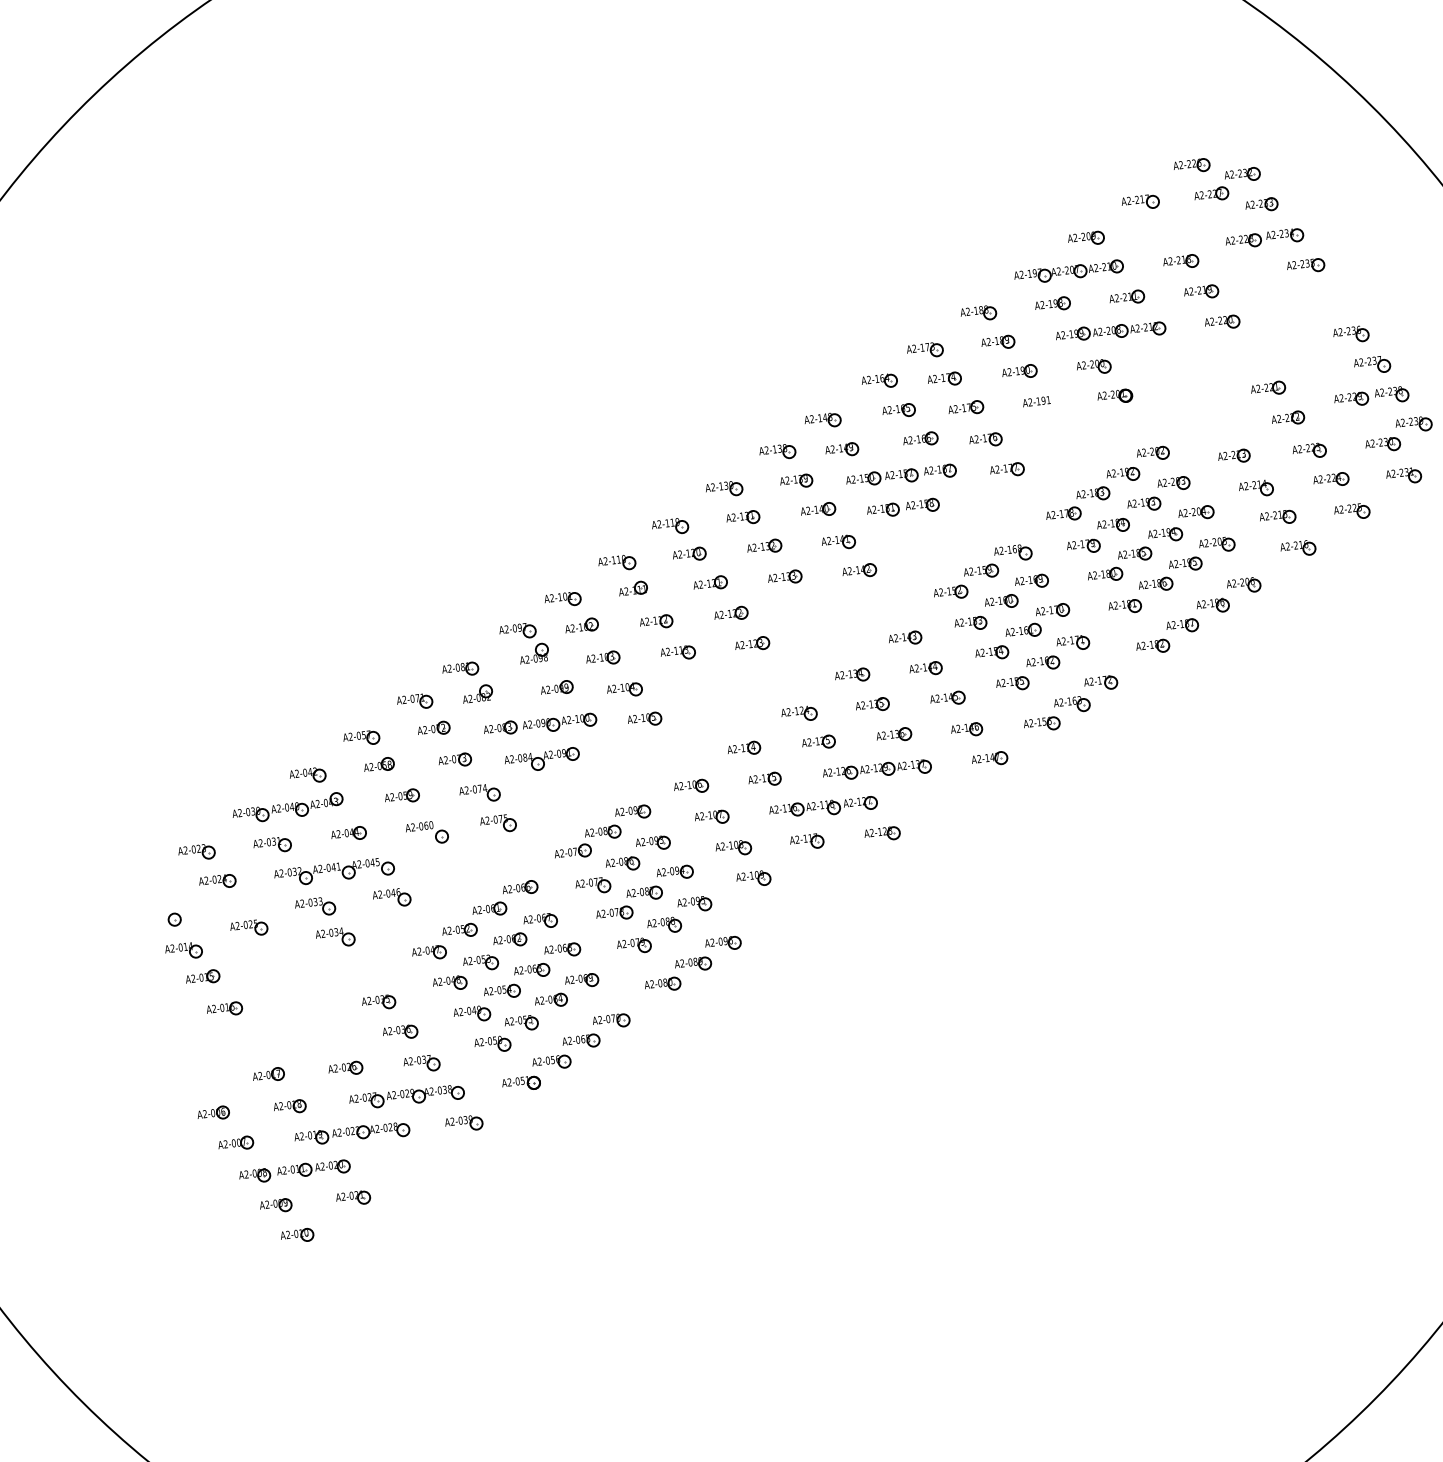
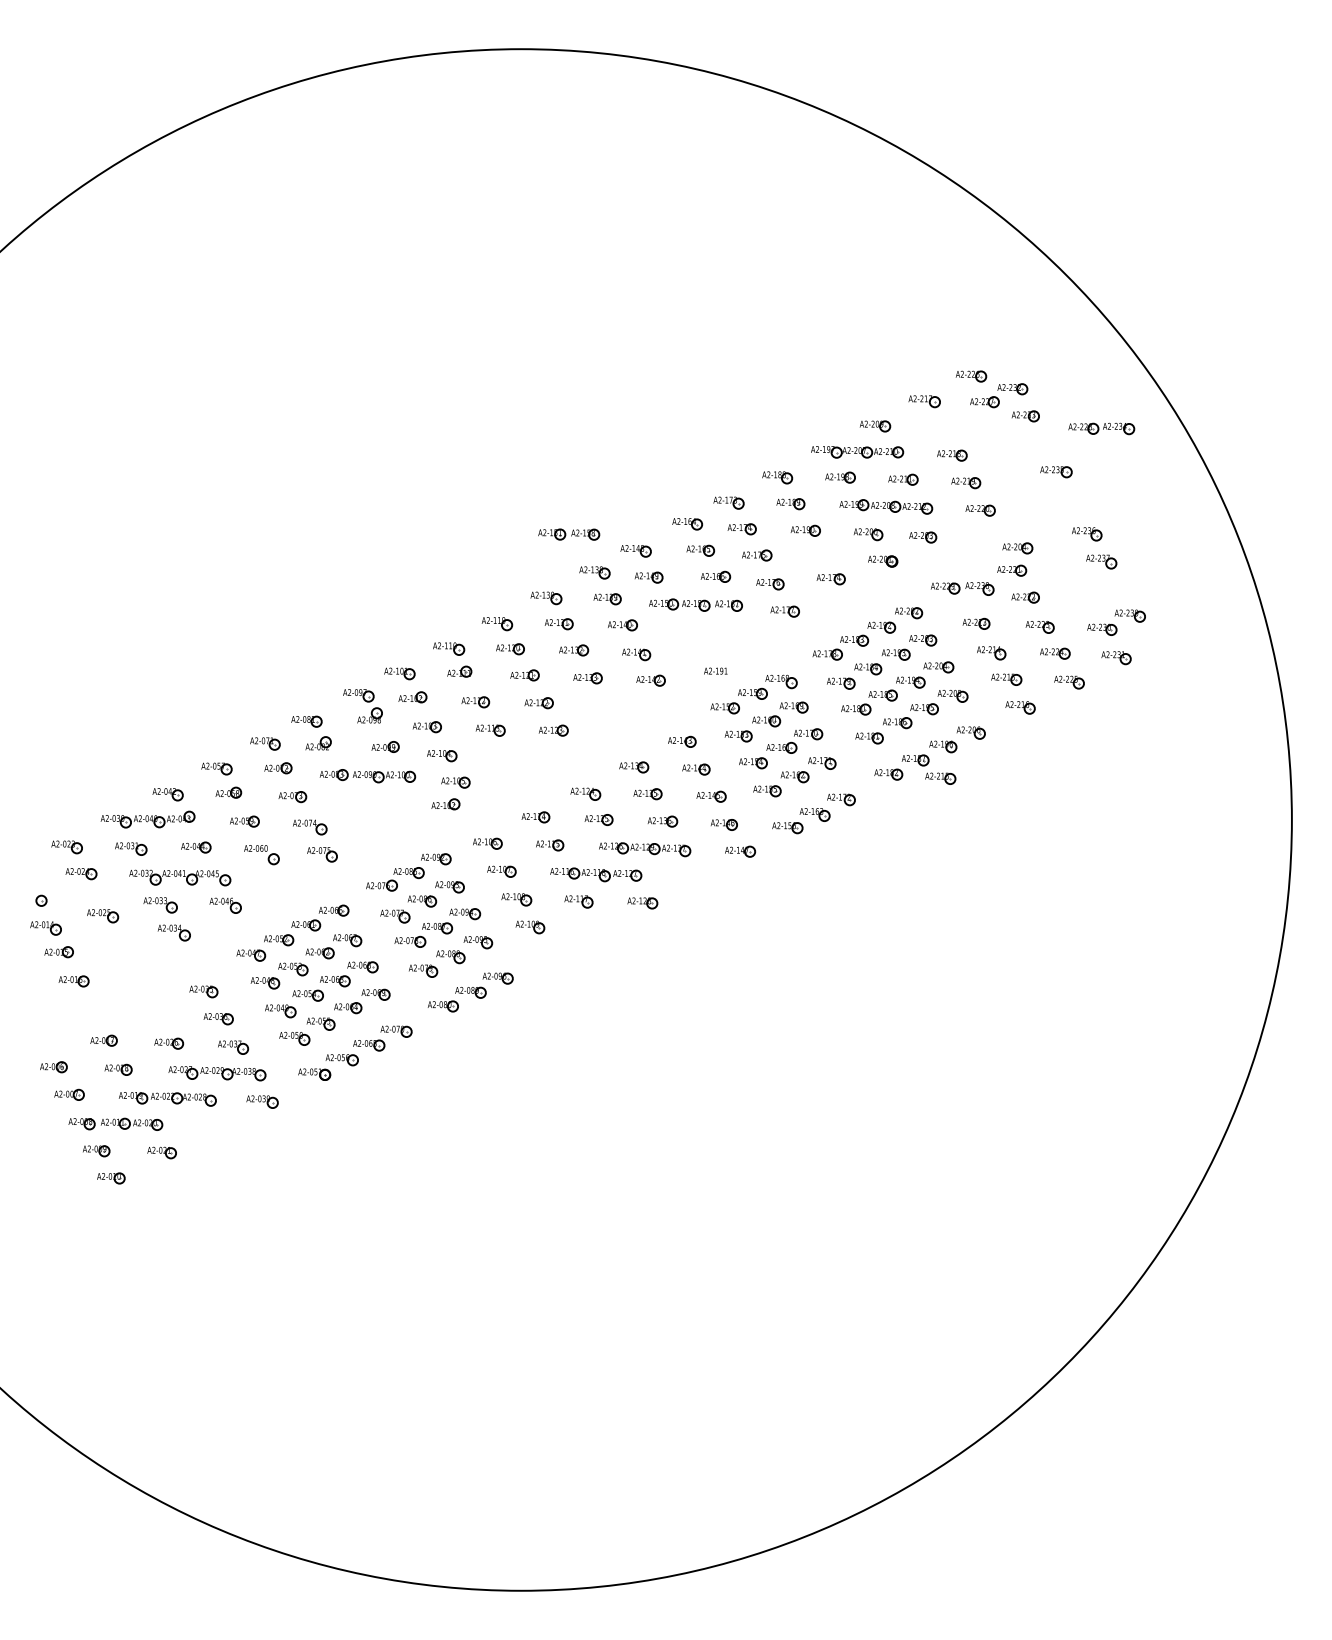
part: (1264, 238) -> (1101, 428), moved
part: (1159, 362) -> (923, 537), added
part: (1271, 362) -> (1017, 548), added
part: (1371, 397) -> (962, 588), moved
text: (1036, 400) -> (715, 670), moved
part: (1056, 425) -> (830, 579), added
part: (903, 508) -> (569, 534), moved
part: (1214, 643) -> (940, 778), added
part: (635, 747) -> (445, 804), added
part: (542, 760) -> (365, 805), removed

